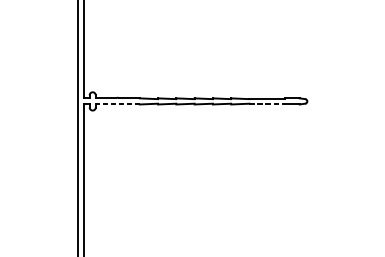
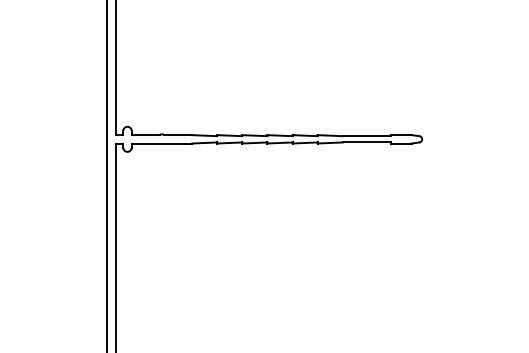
line: (267, 103) -> (367, 142), dashed -> solid
line: (117, 104) -> (161, 143), dashed -> solid

